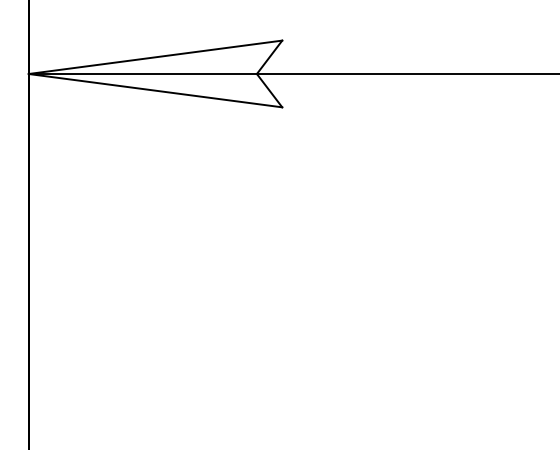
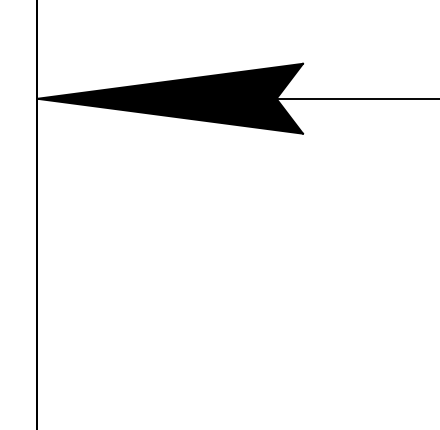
fill: (155, 73) -> (170, 98), added

